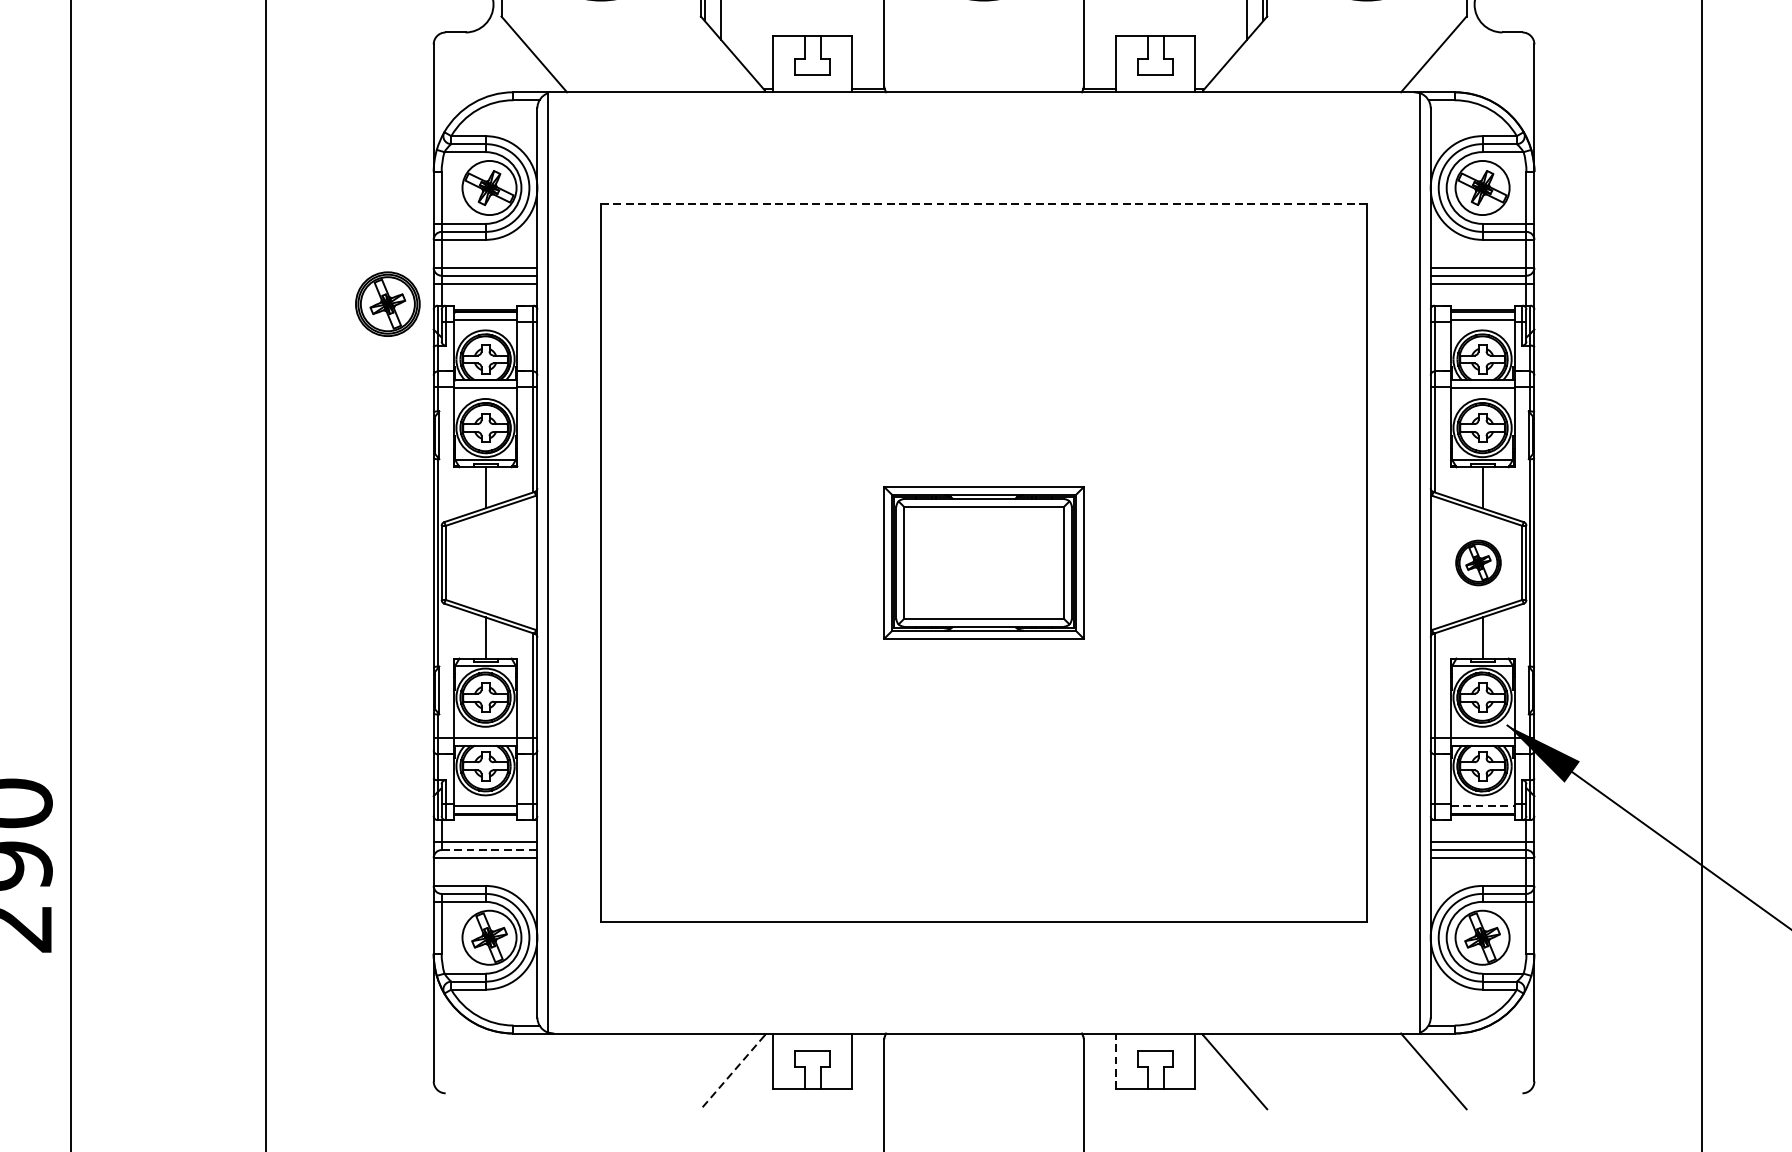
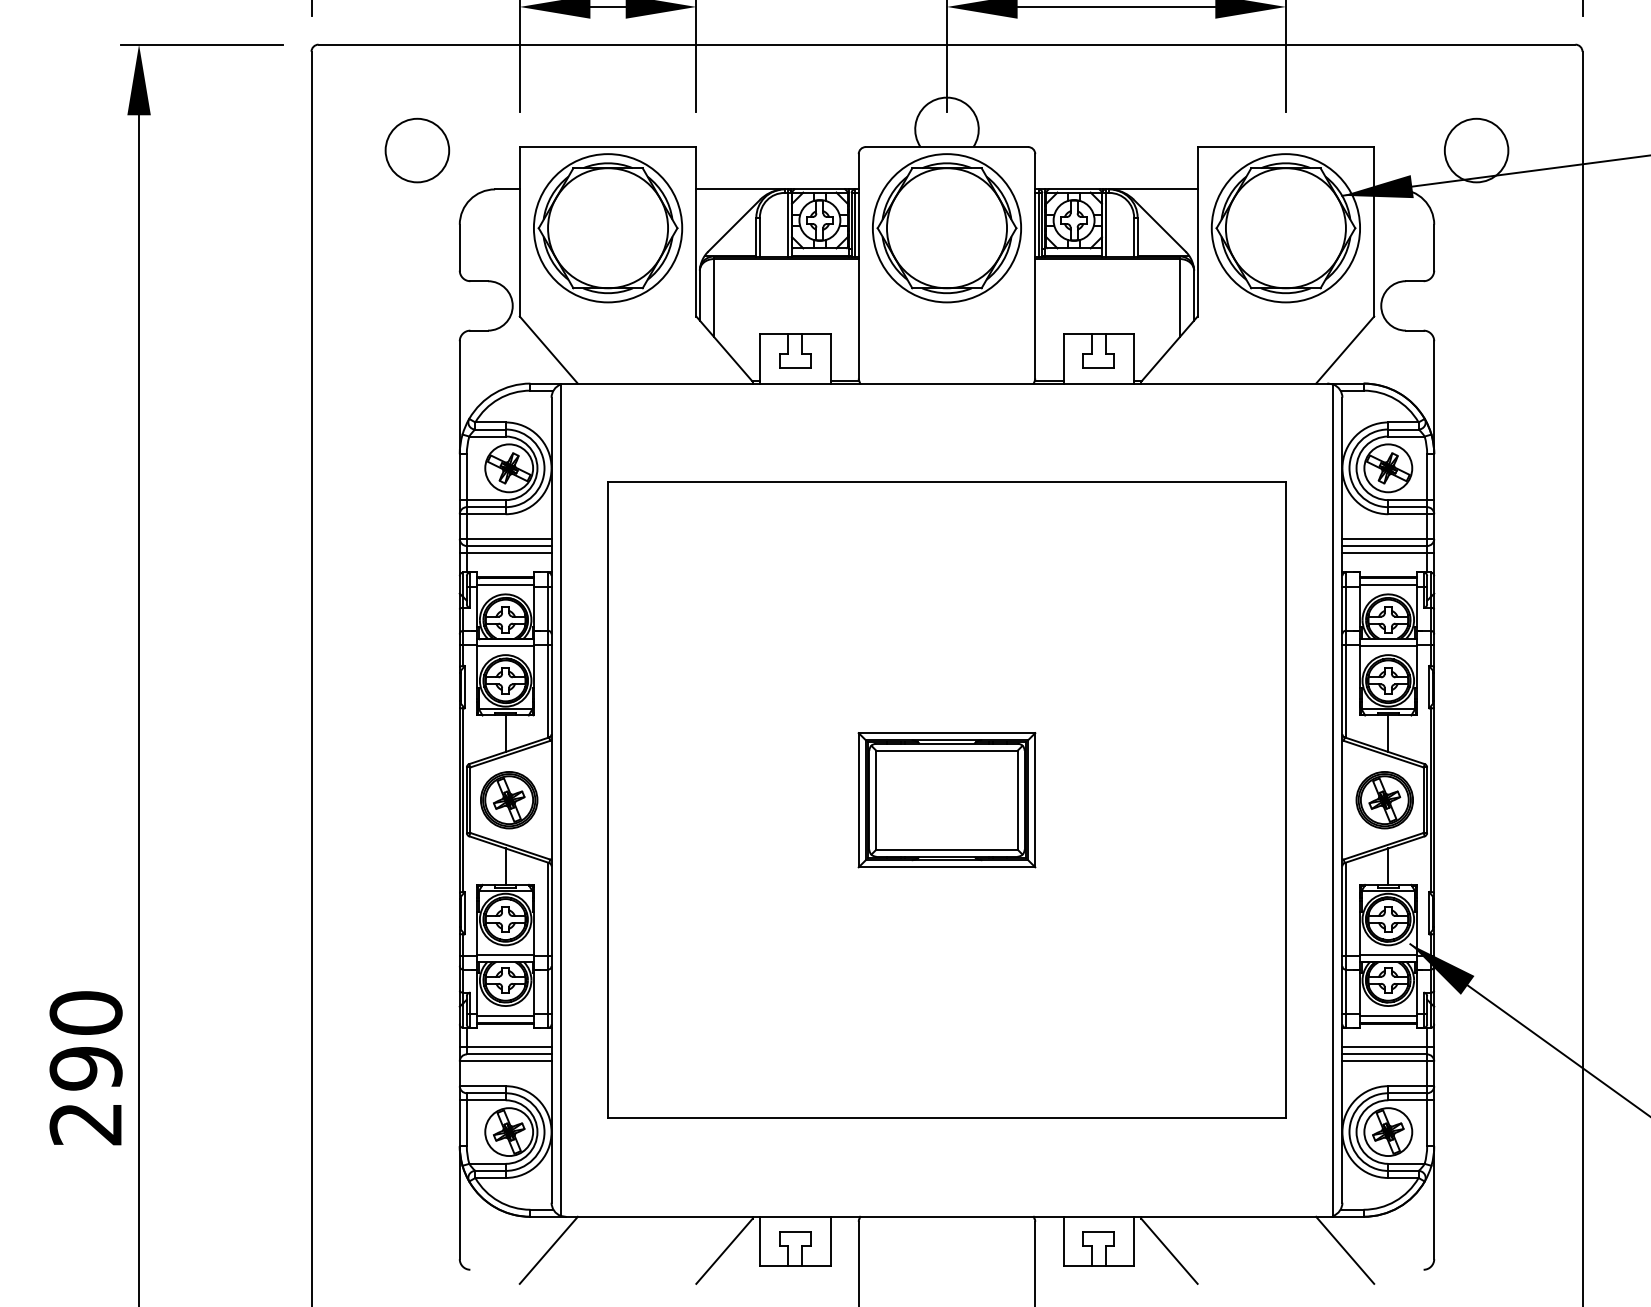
line: (984, 204) -> (947, 482), dashed -> solid
part: (388, 304) -> (509, 800), moved
part: (1478, 563) -> (1384, 800), size x1.43
line: (1482, 806) -> (1388, 1015), dashed -> solid
line: (489, 850) -> (509, 1054), dashed -> solid
line: (1115, 1061) -> (1063, 1241), dashed -> solid
line: (533, 1070) -> (548, 1249), added
line: (732, 1072) -> (724, 1251), dashed -> solid

